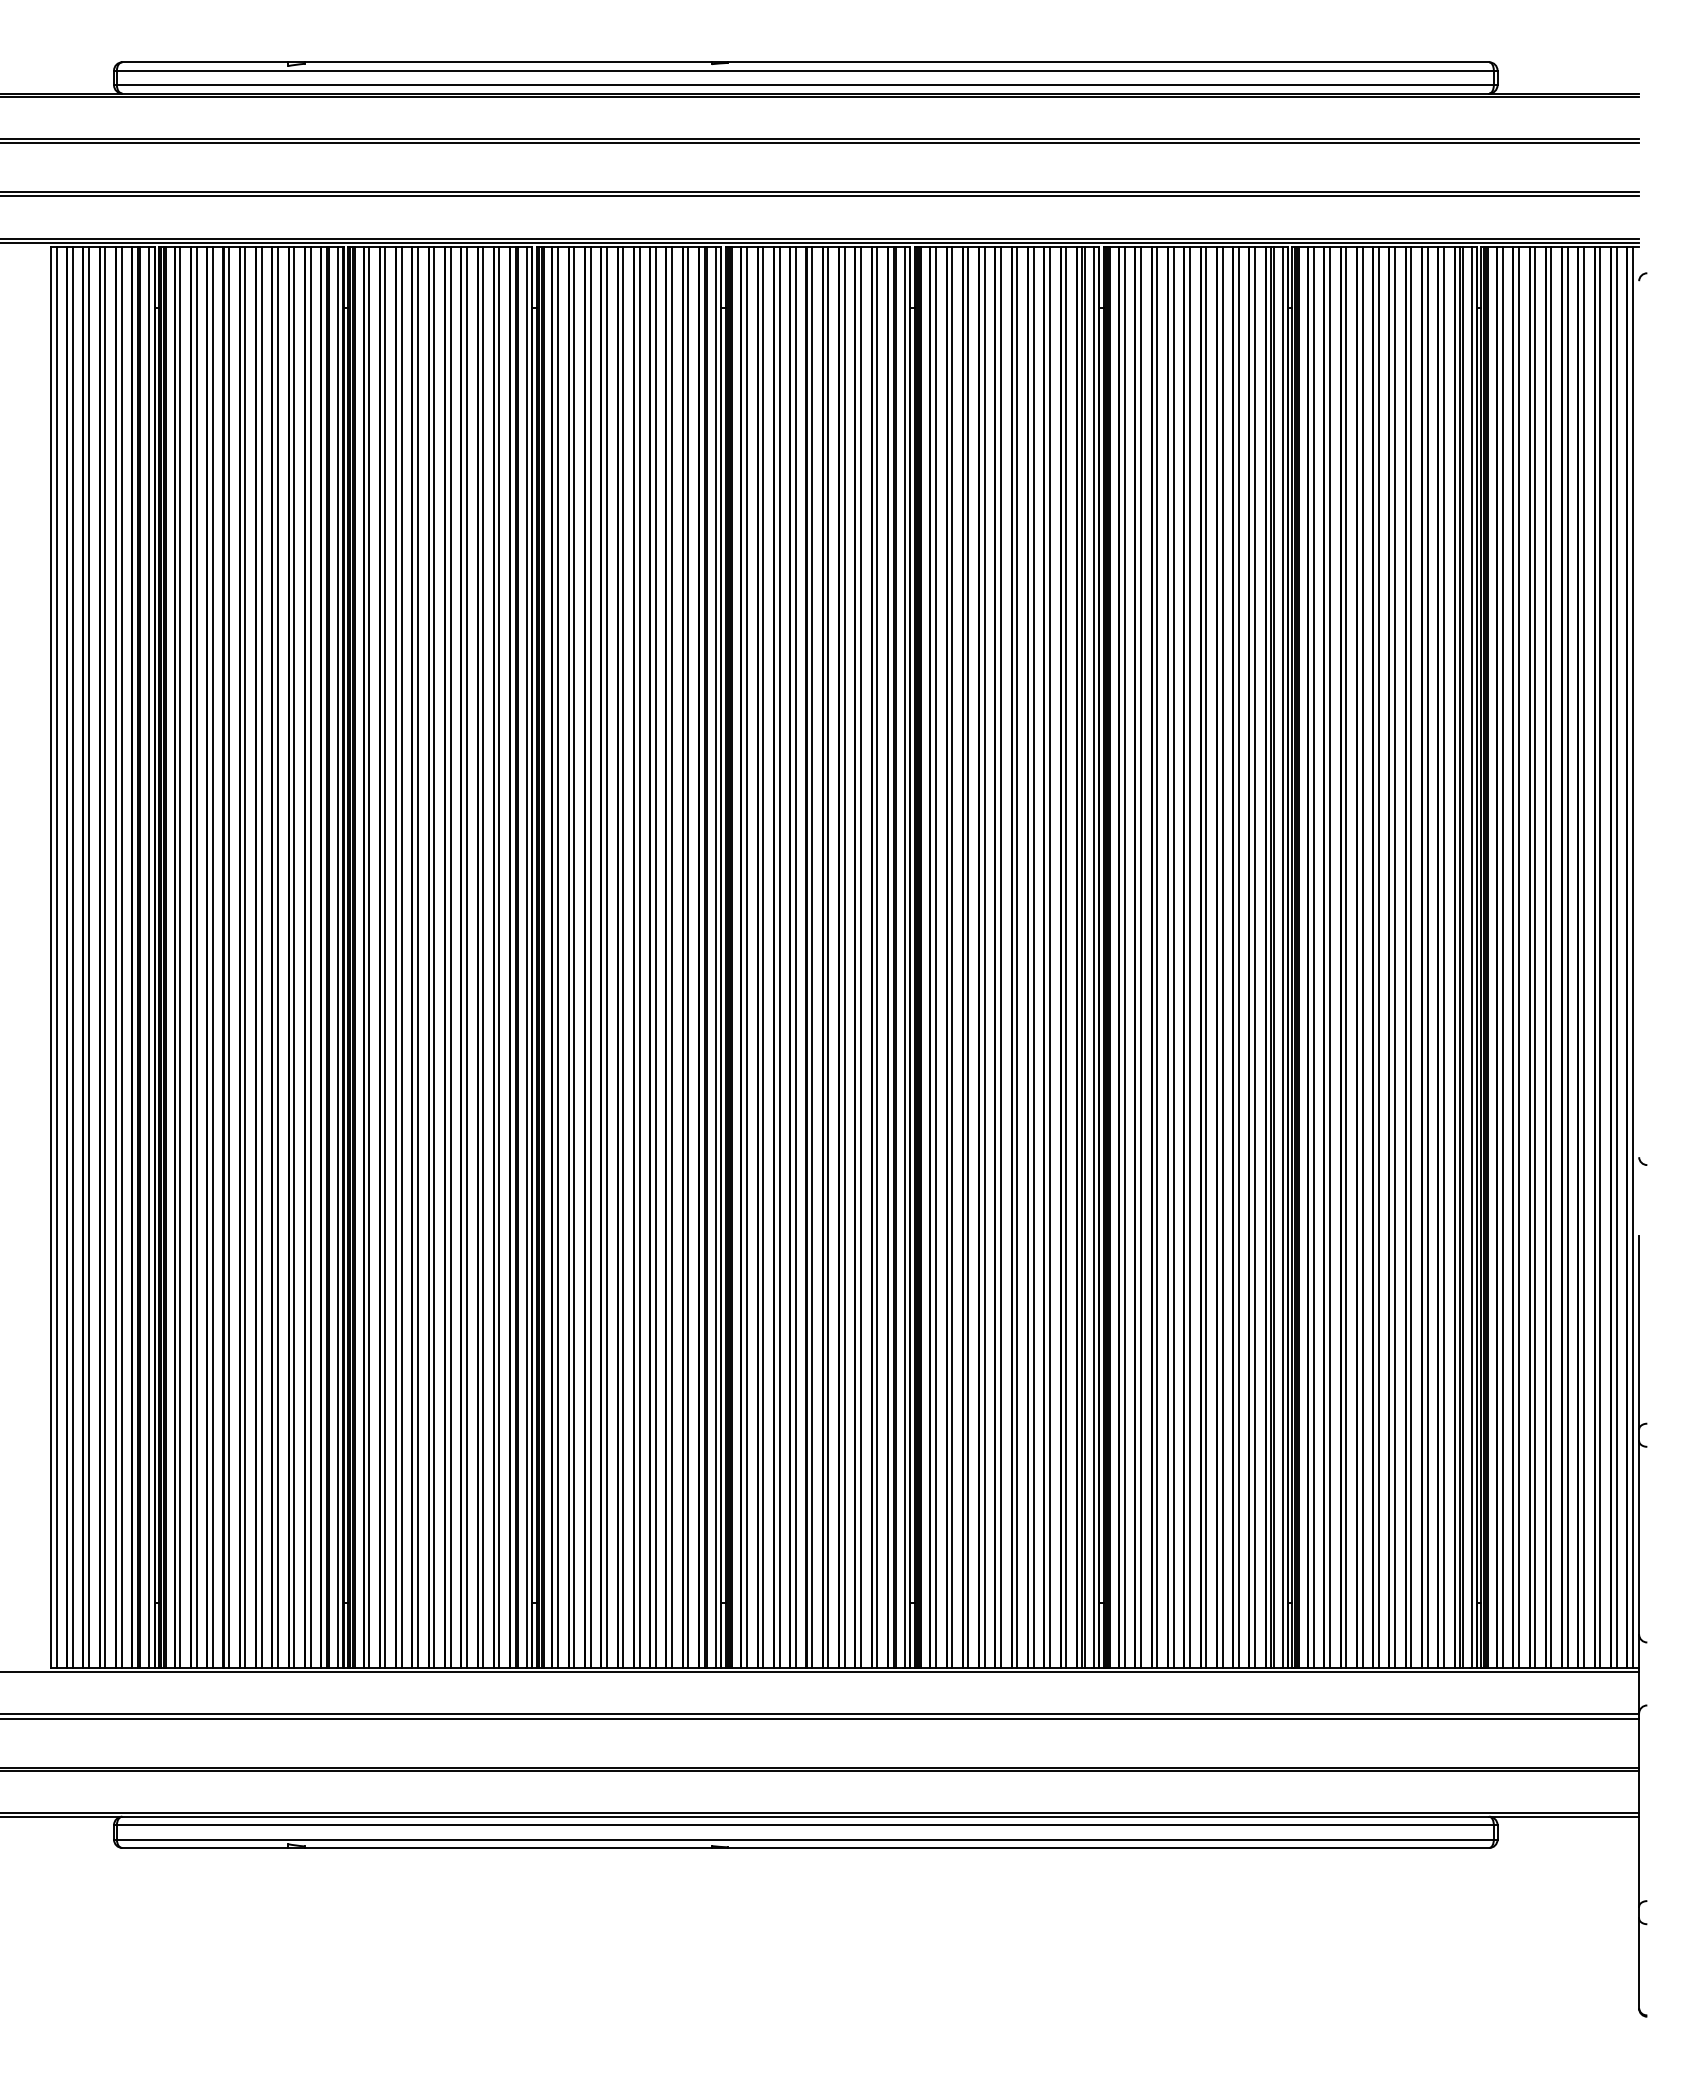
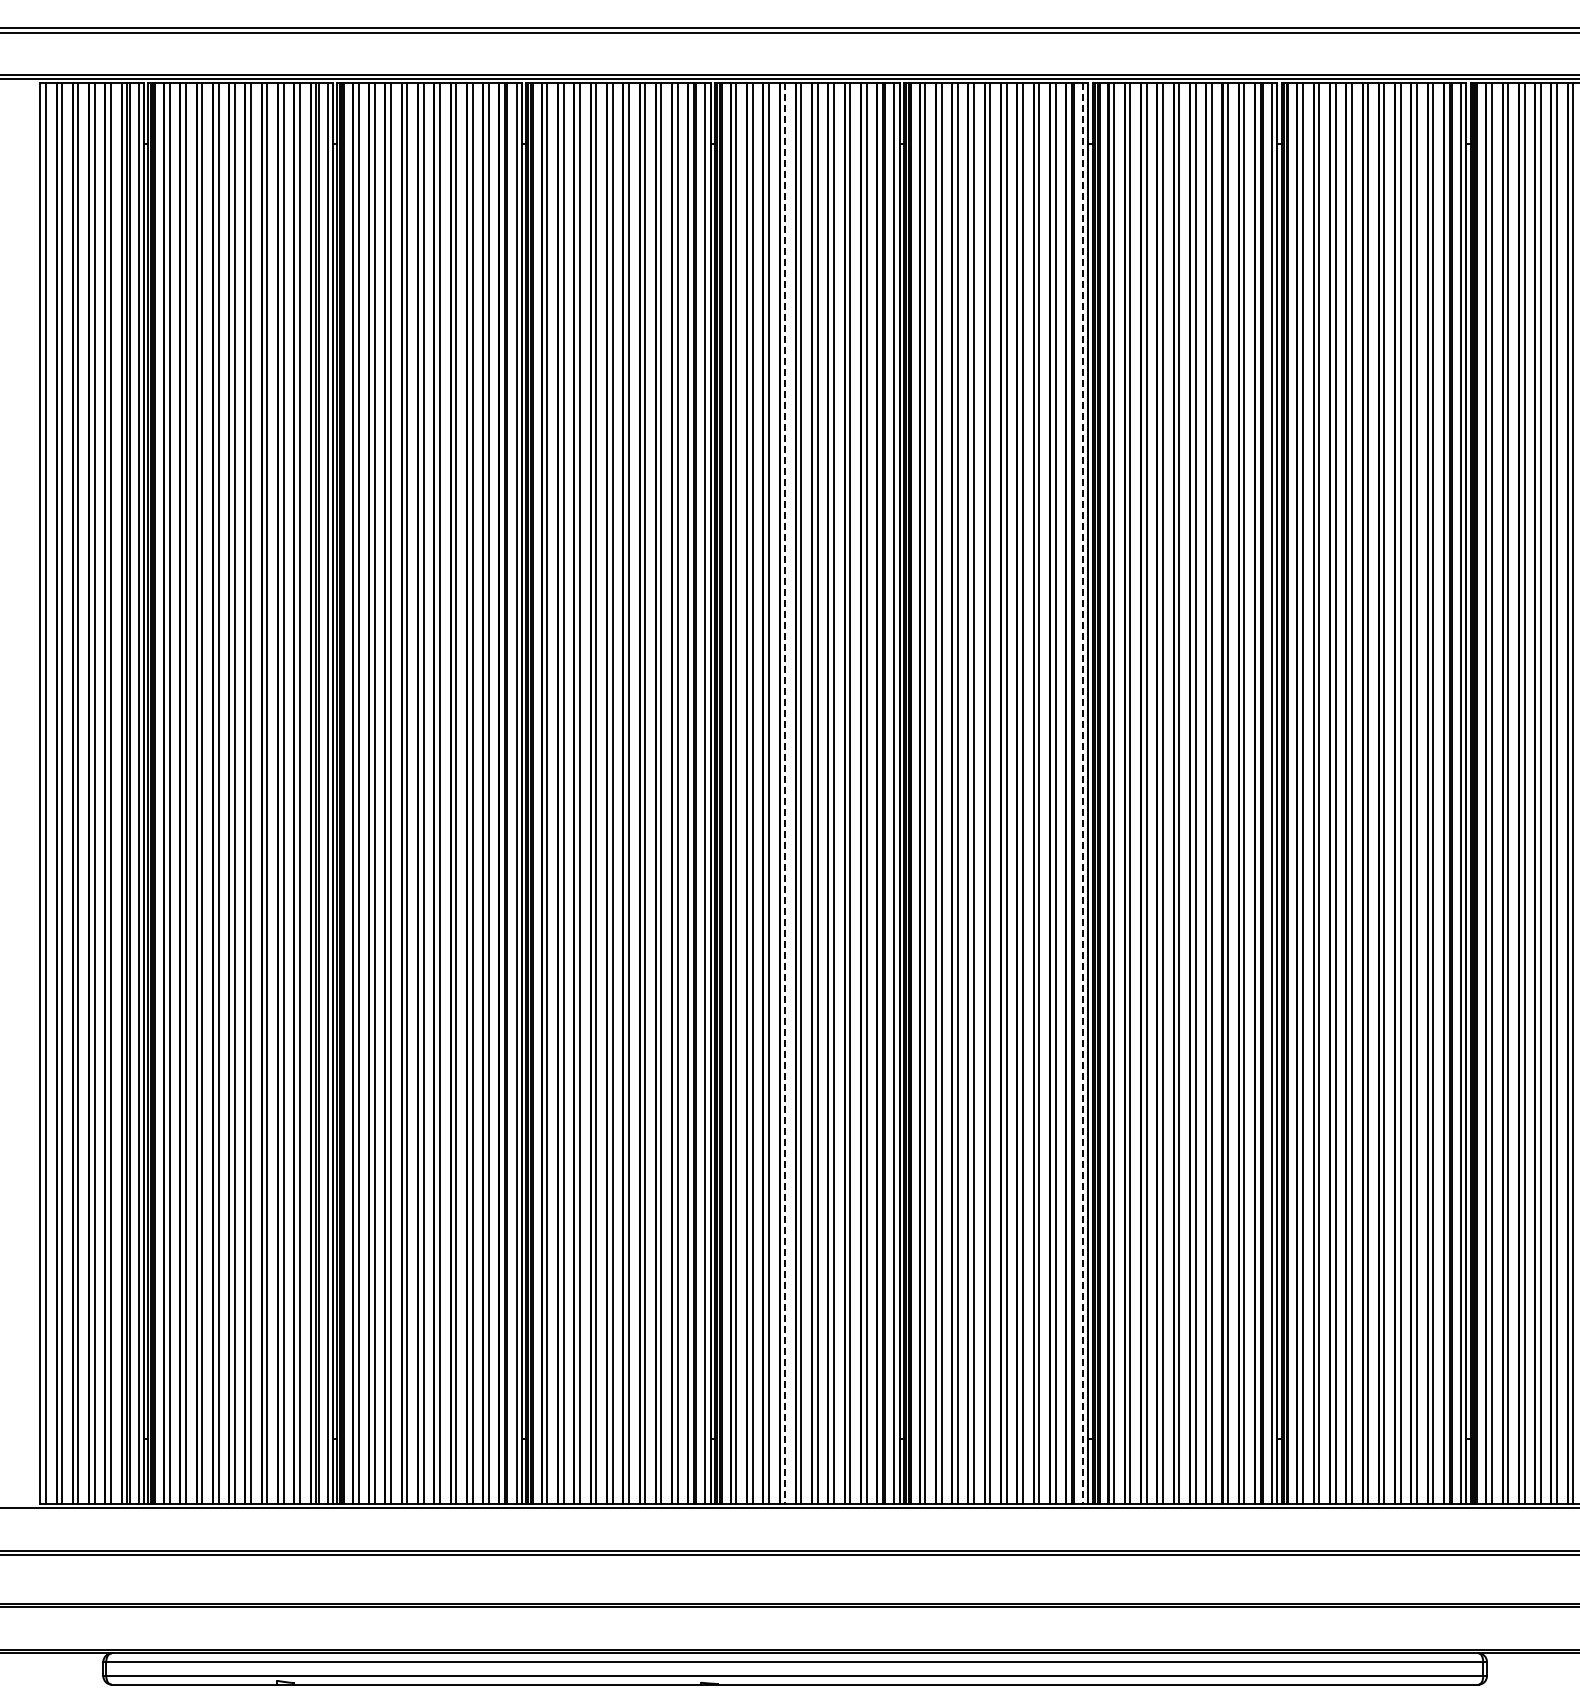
line: (795, 957) -> (784, 794), solid -> dashed
line: (1093, 957) -> (1082, 794), solid -> dashed

